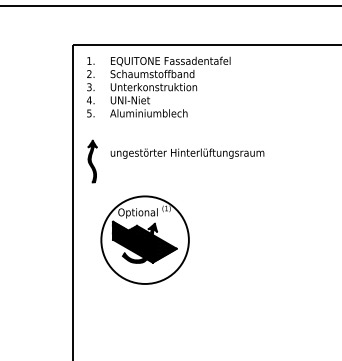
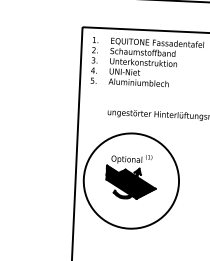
part: (92, 161) -> (93, 118), removed
circle: (144, 239) -> (130, 180), size x1.4

